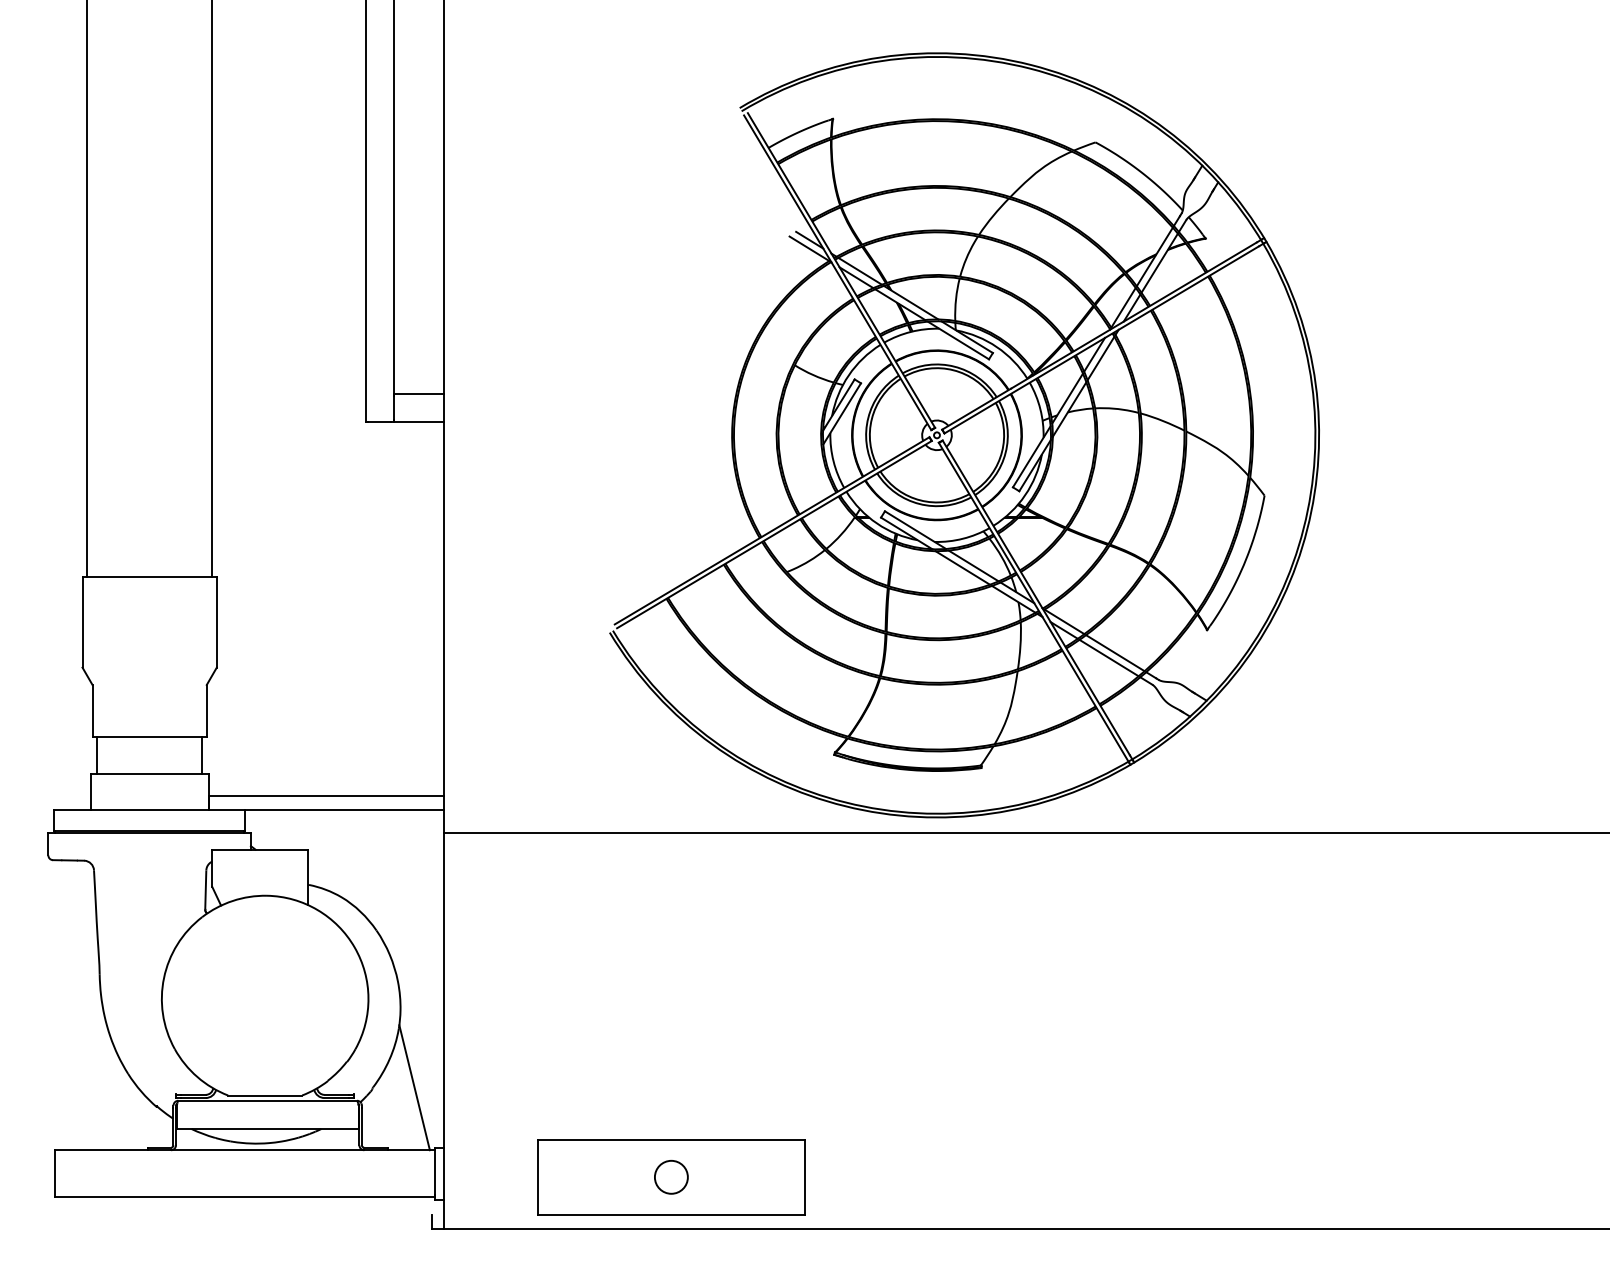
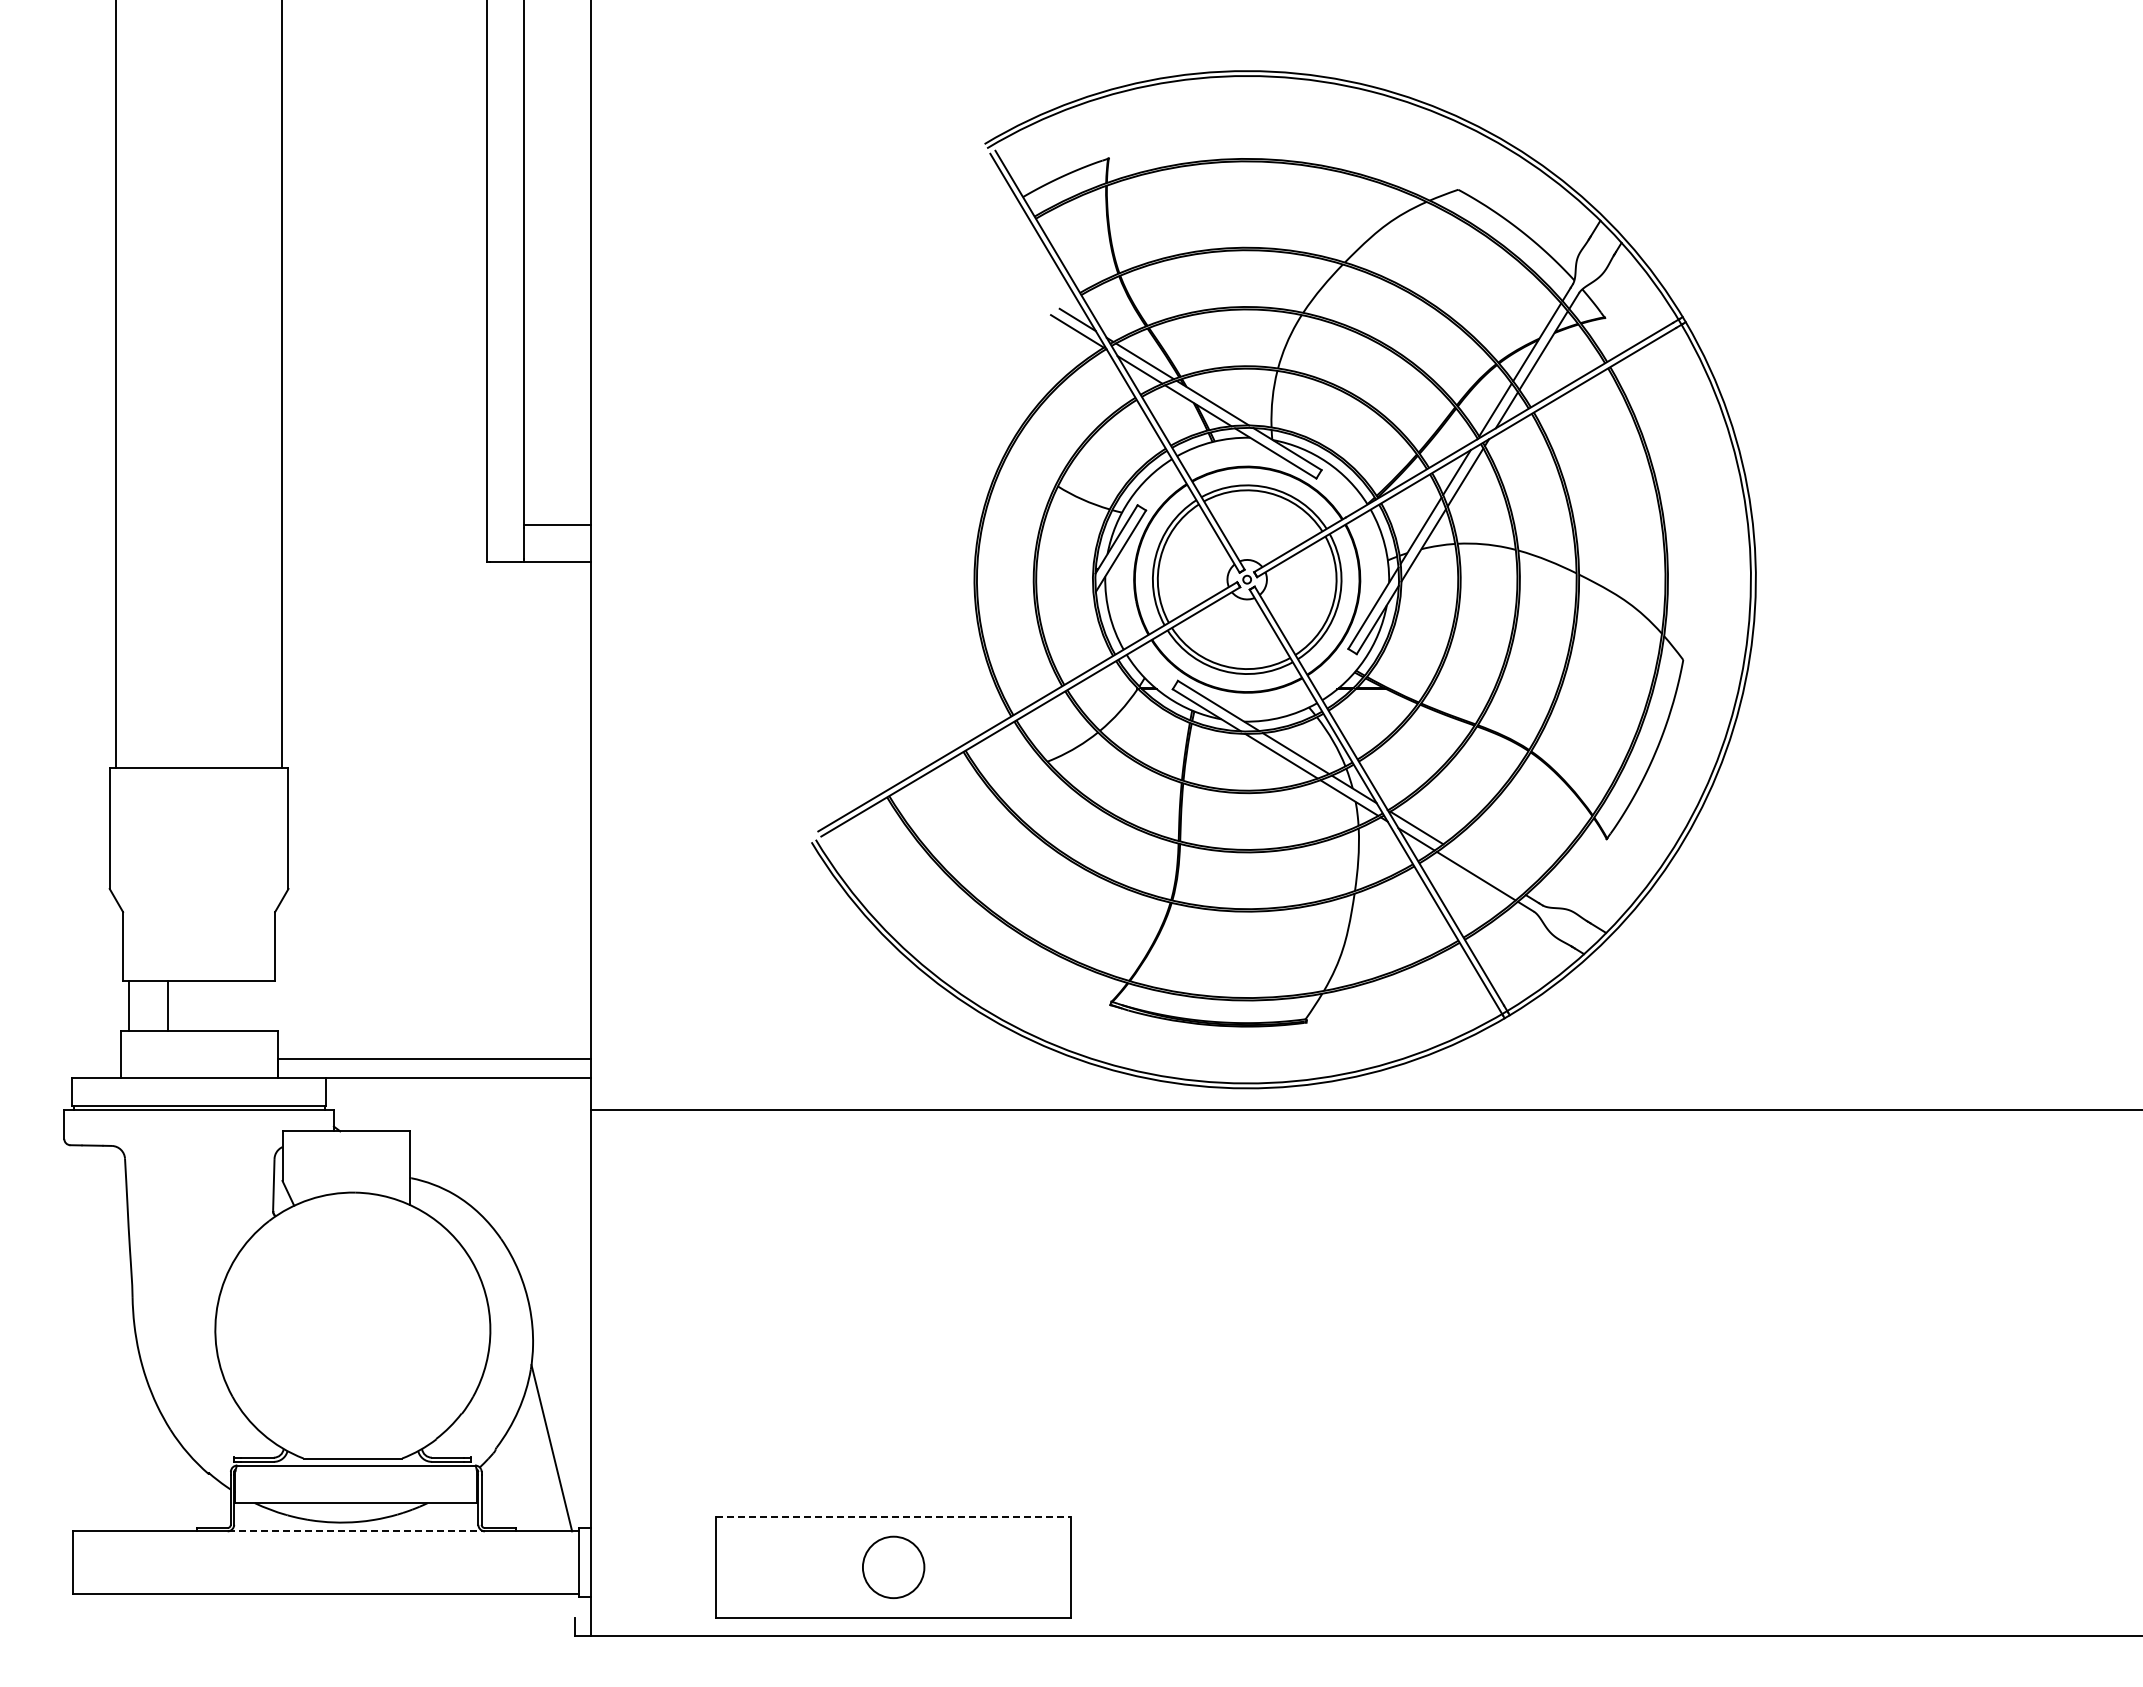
line: (1115, 653) -> (1484, 869), removed
line: (201, 755) -> (167, 1006), moved
line: (672, 1139) -> (894, 1517), solid -> dashed
line: (267, 1150) -> (356, 1531), solid -> dashed
circle: (671, 1177) -> (893, 1567), size x1.4

